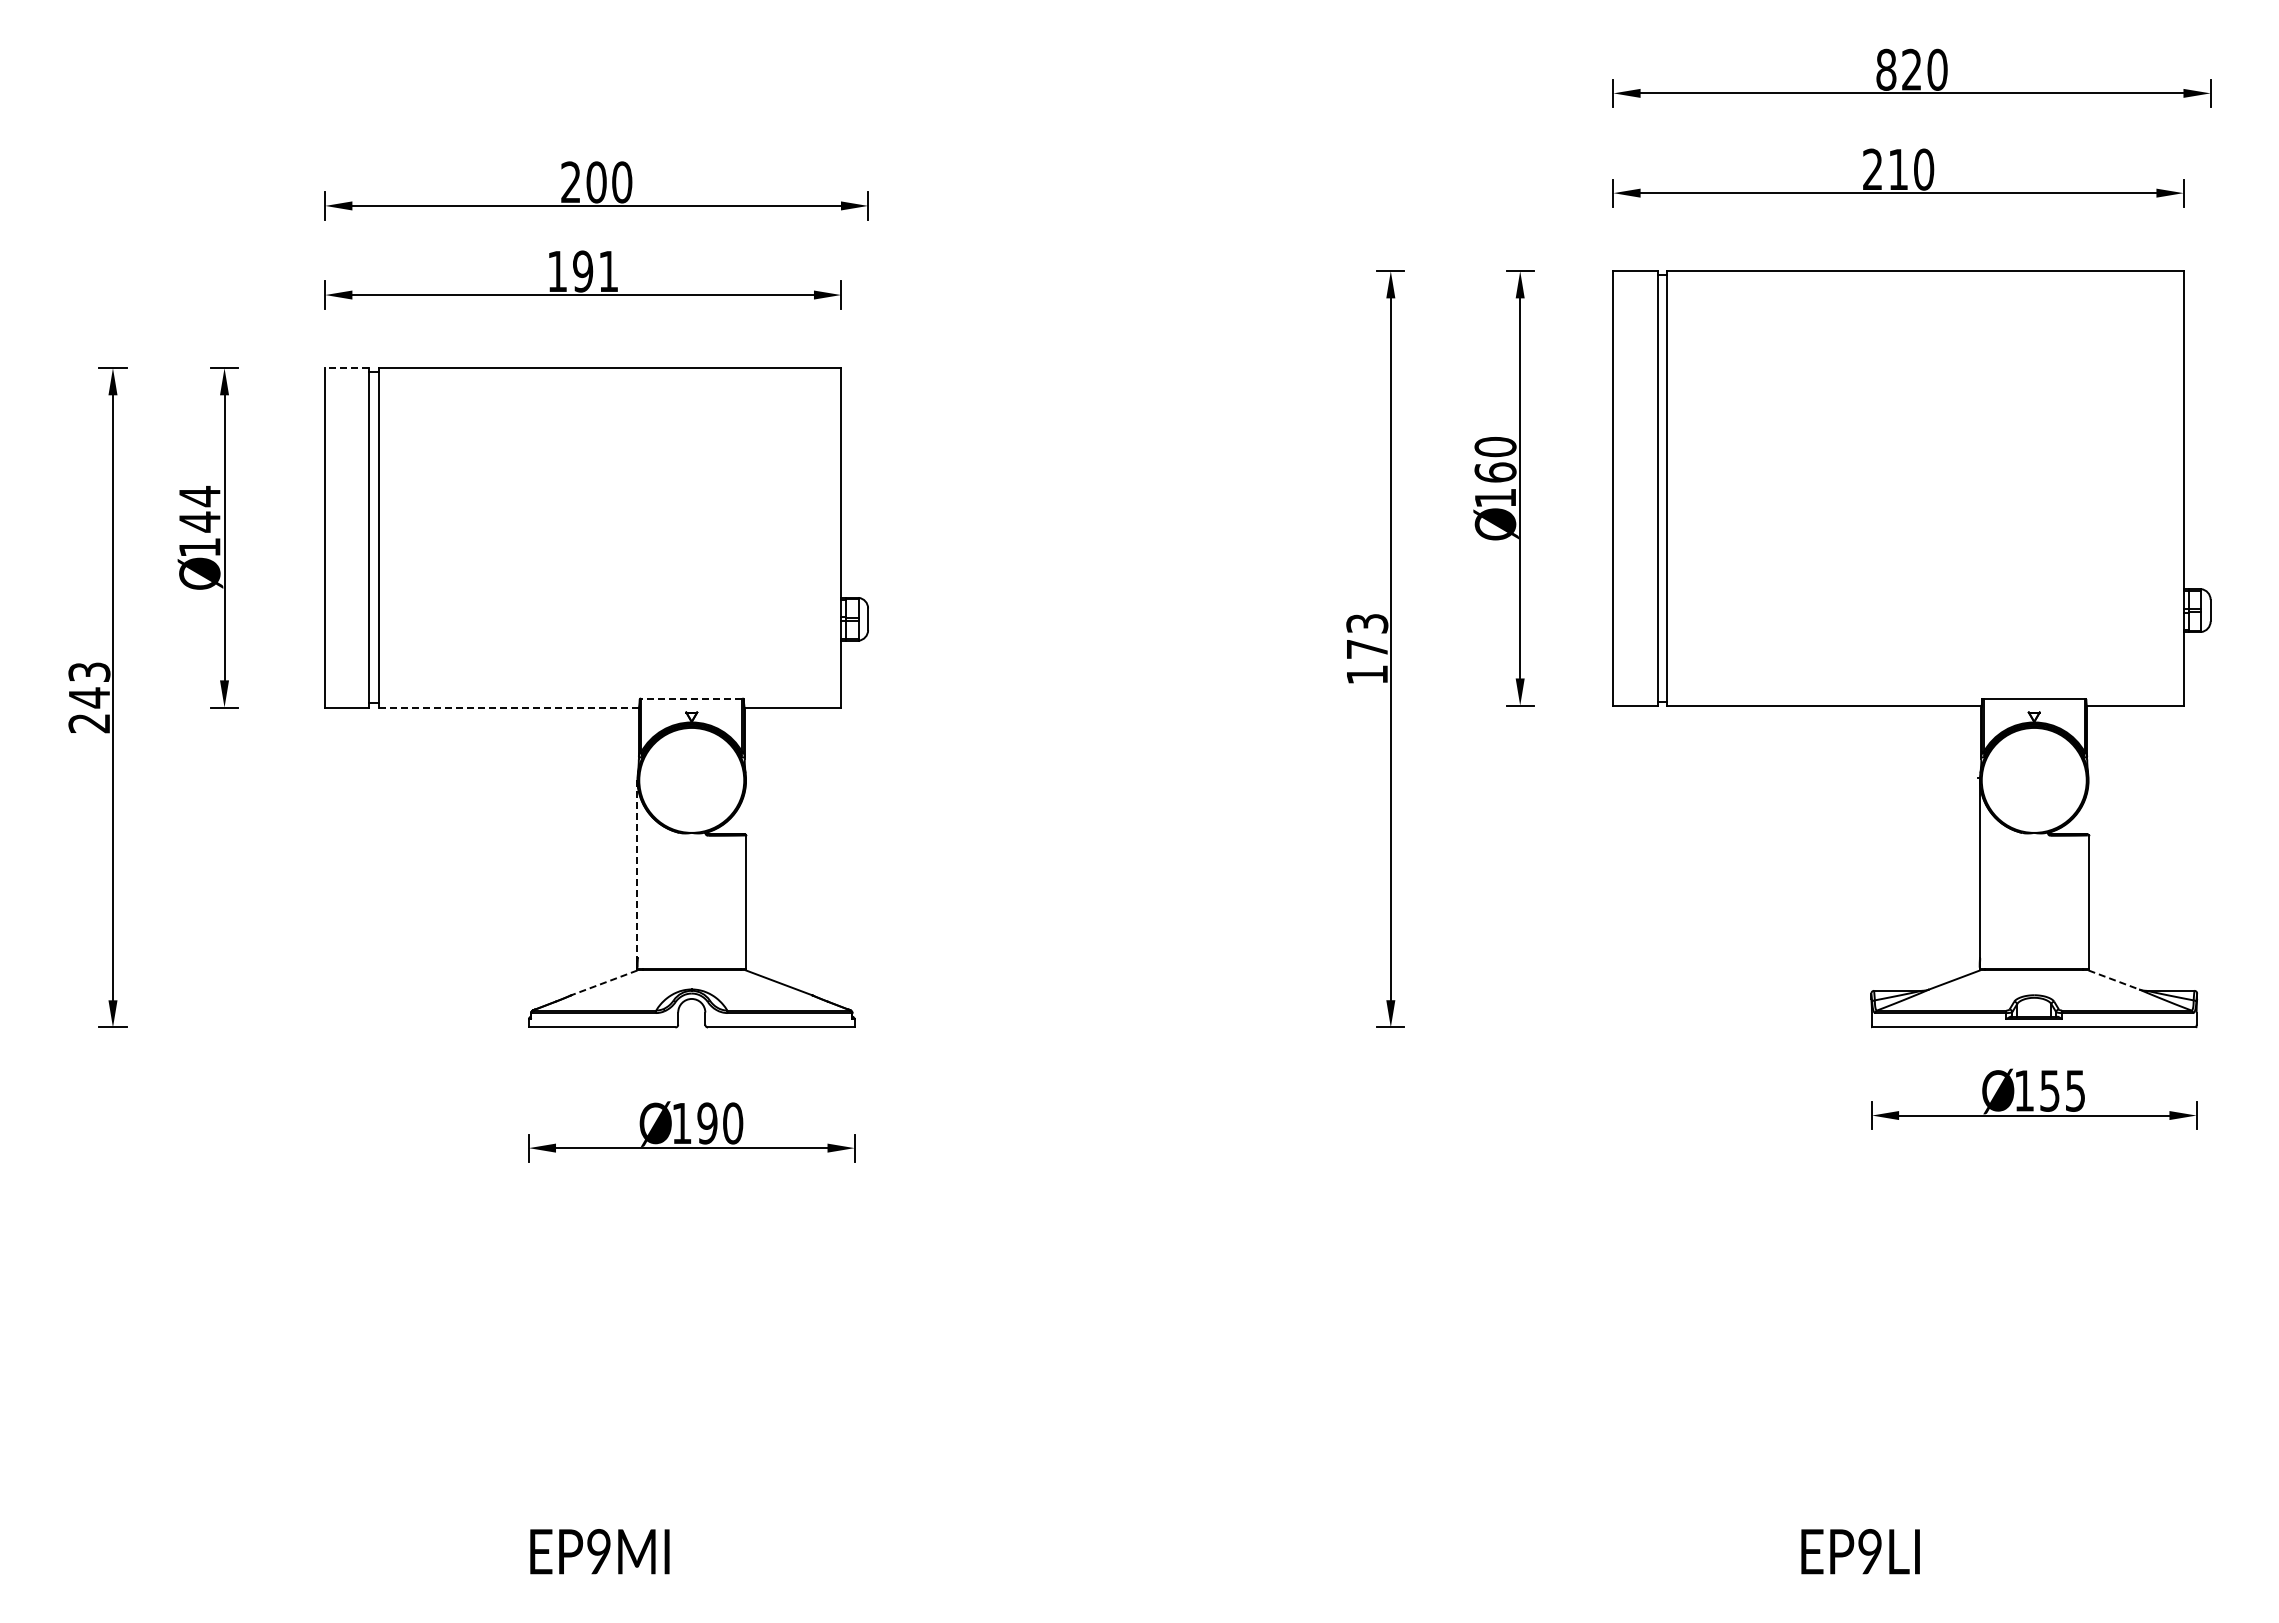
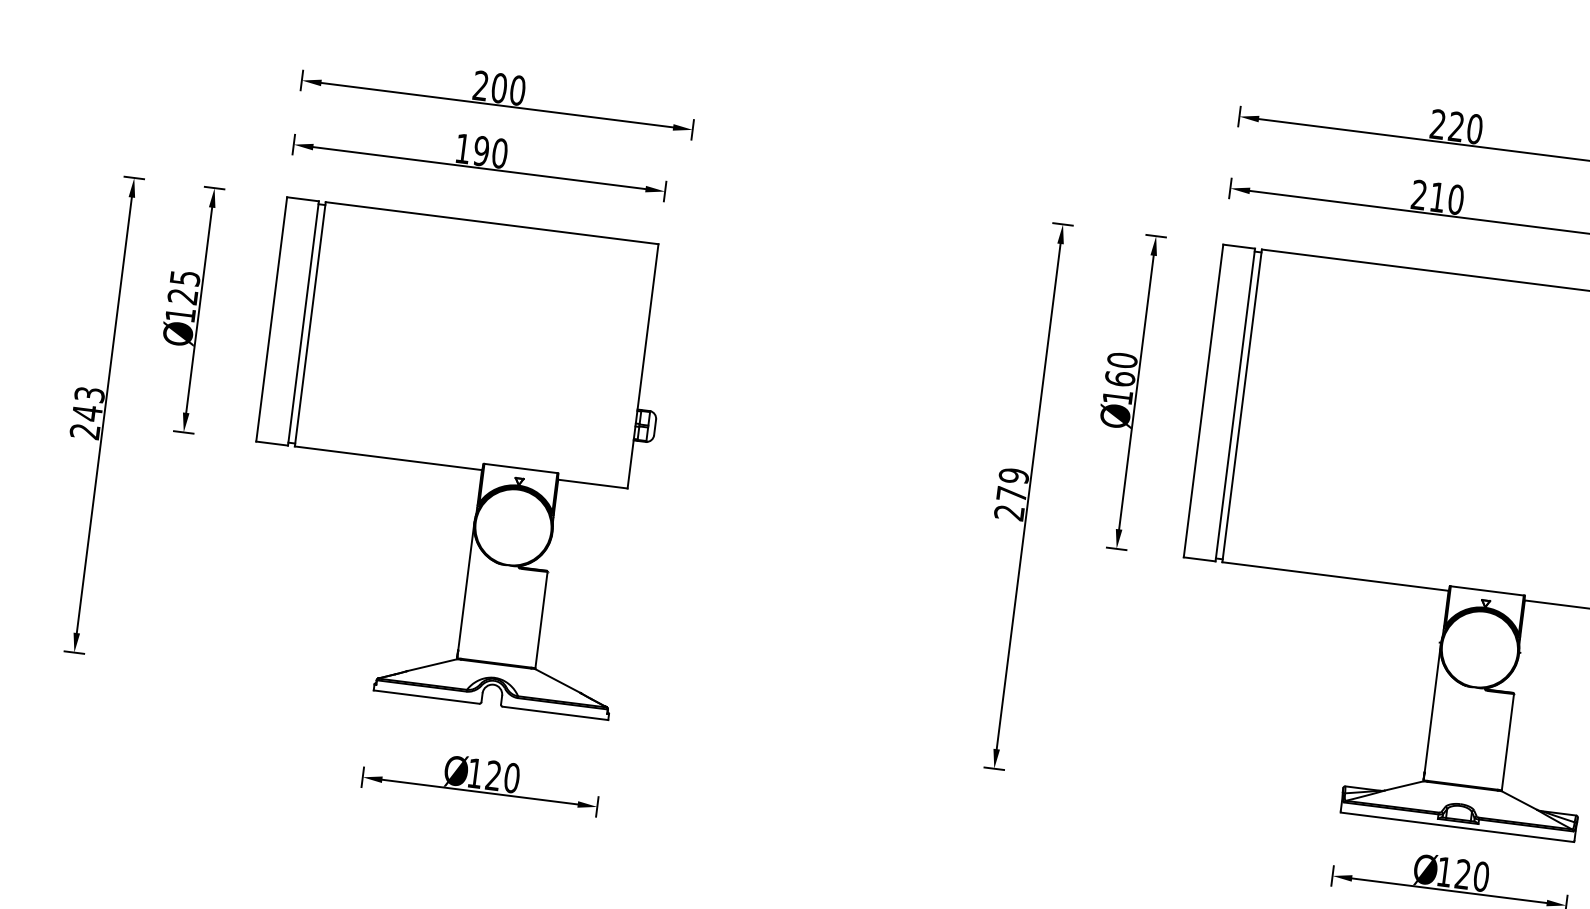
text: (1886, 69) -> (1438, 124), 820 -> 220
text: (608, 271) -> (499, 153), 191 -> 190
line: (346, 368) -> (302, 199), dashed -> solid
text: (199, 509) -> (183, 287), 144 -> 125
text: (1367, 648) -> (1011, 493), 173 -> 279
line: (691, 698) -> (520, 468), dashed -> solid
line: (508, 707) -> (388, 458), dashed -> solid
line: (637, 869) -> (466, 586), dashed -> solid
line: (2114, 980) -> (1519, 800), dashed -> solid
line: (603, 983) -> (431, 665), dashed -> solid
text: (2062, 1090) -> (1472, 875), 155 -> 120
text: (707, 1123) -> (493, 775), 190 -> 120

